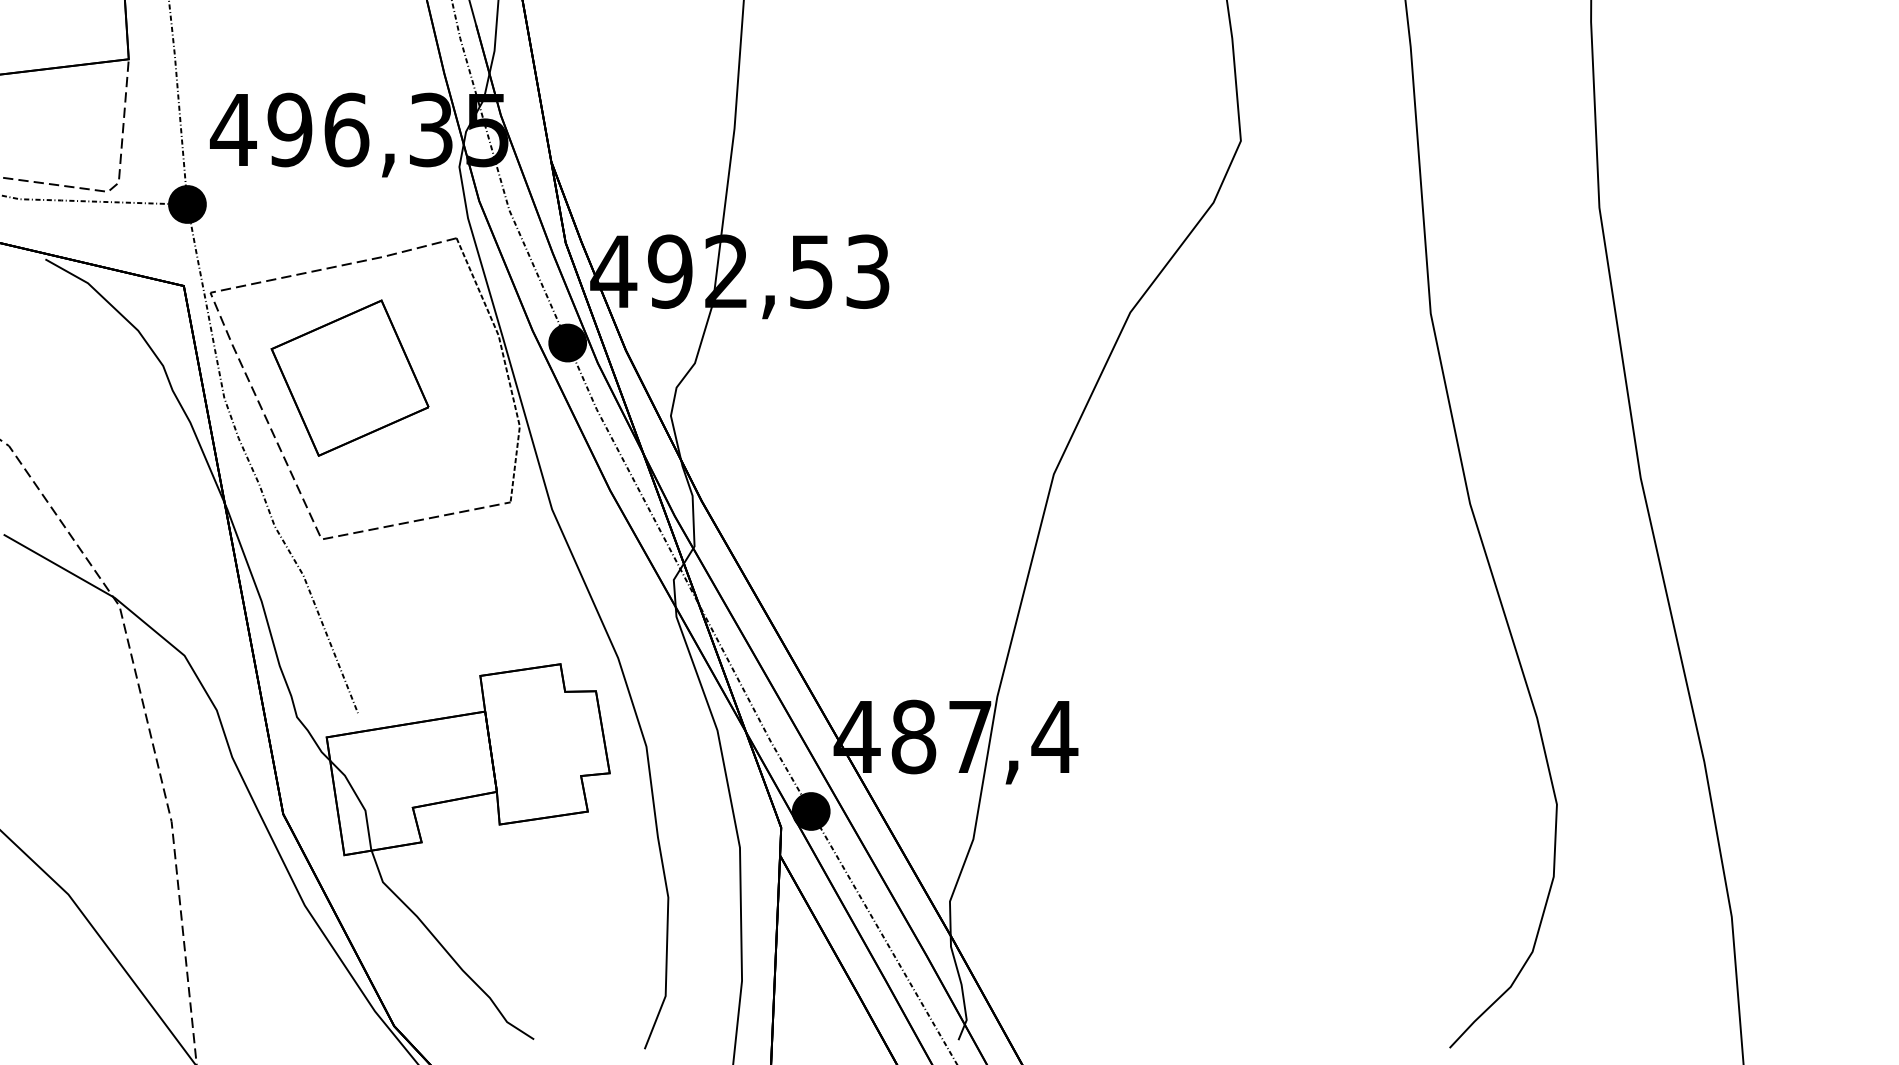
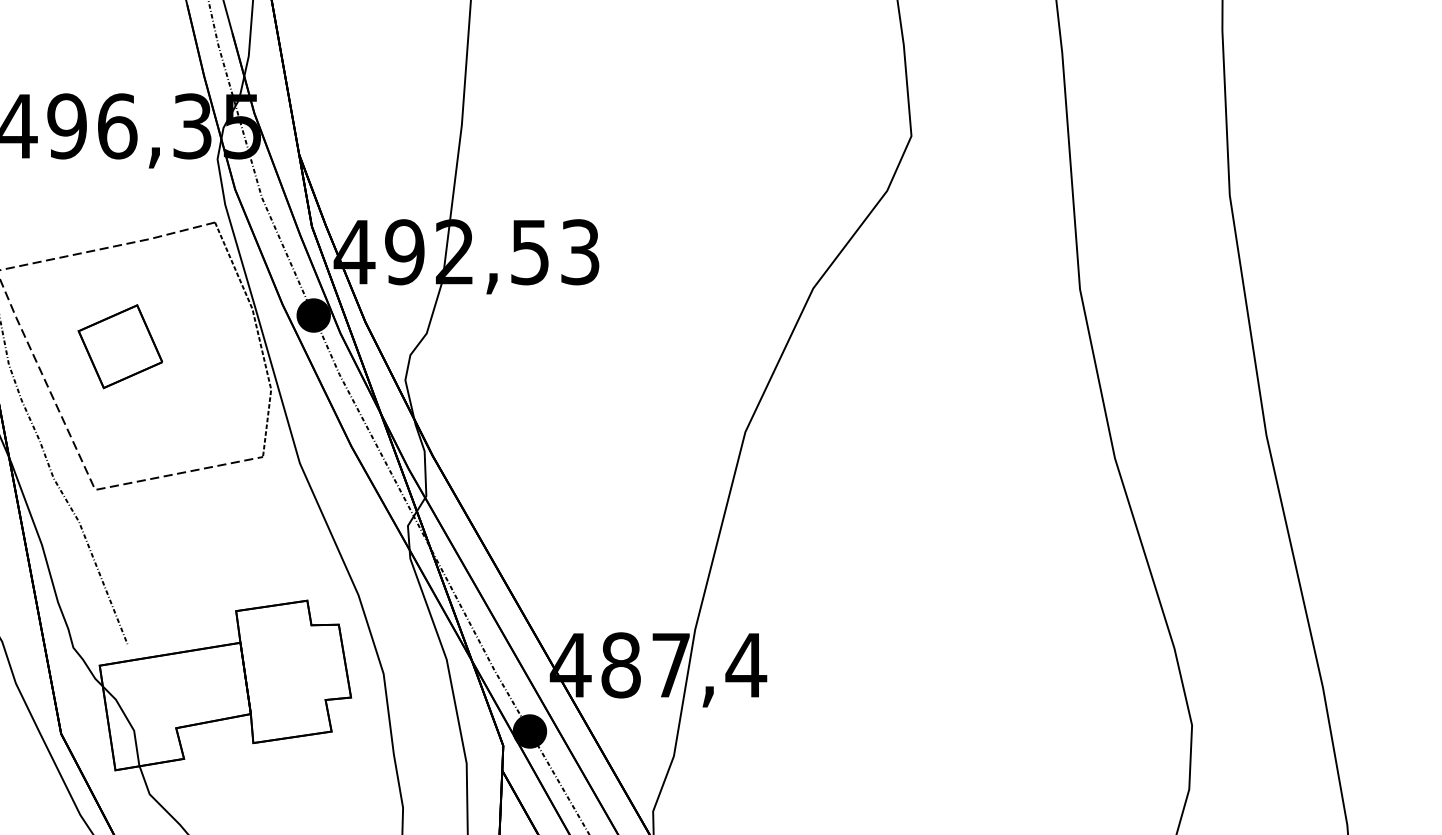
part: (349, 377) -> (119, 346), size x0.6

